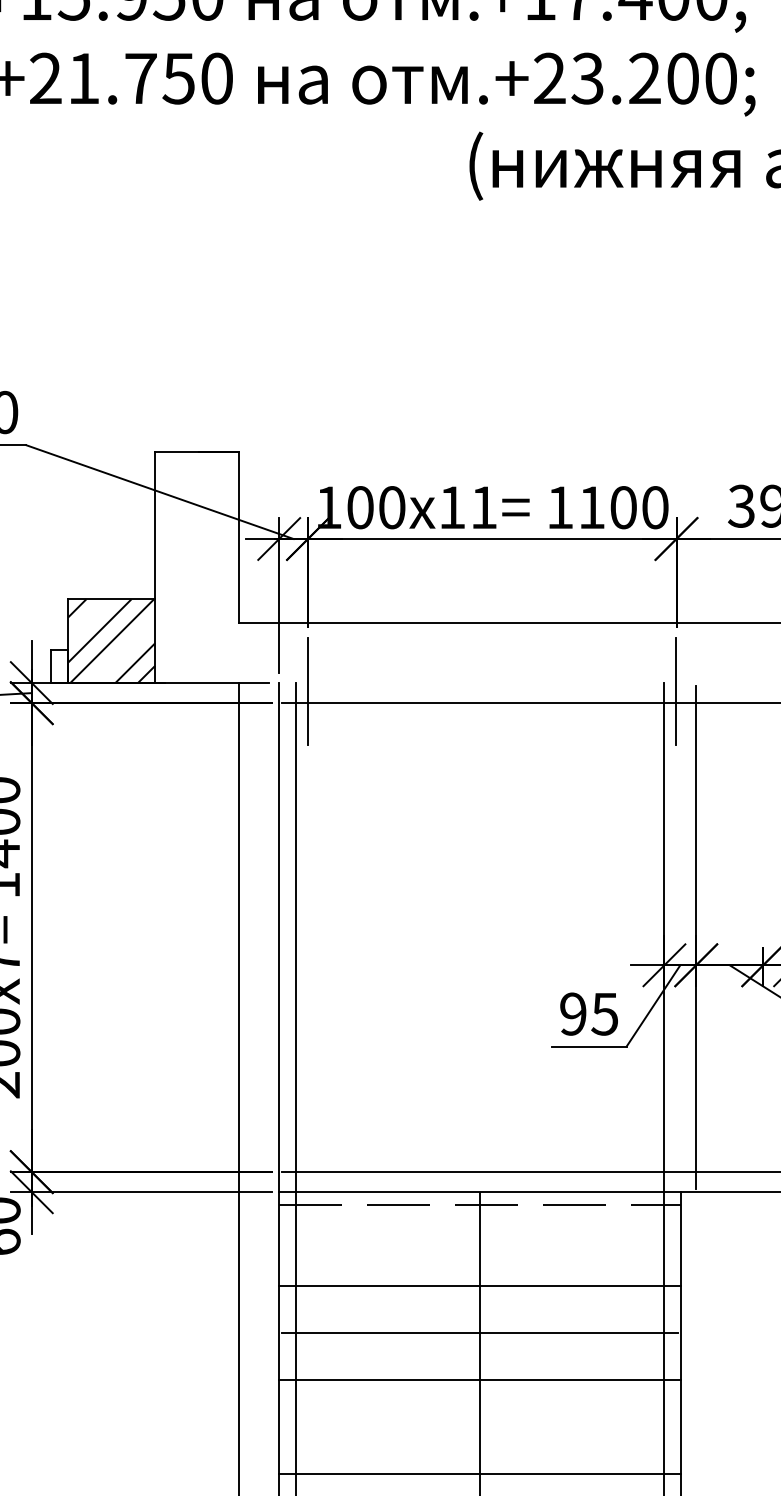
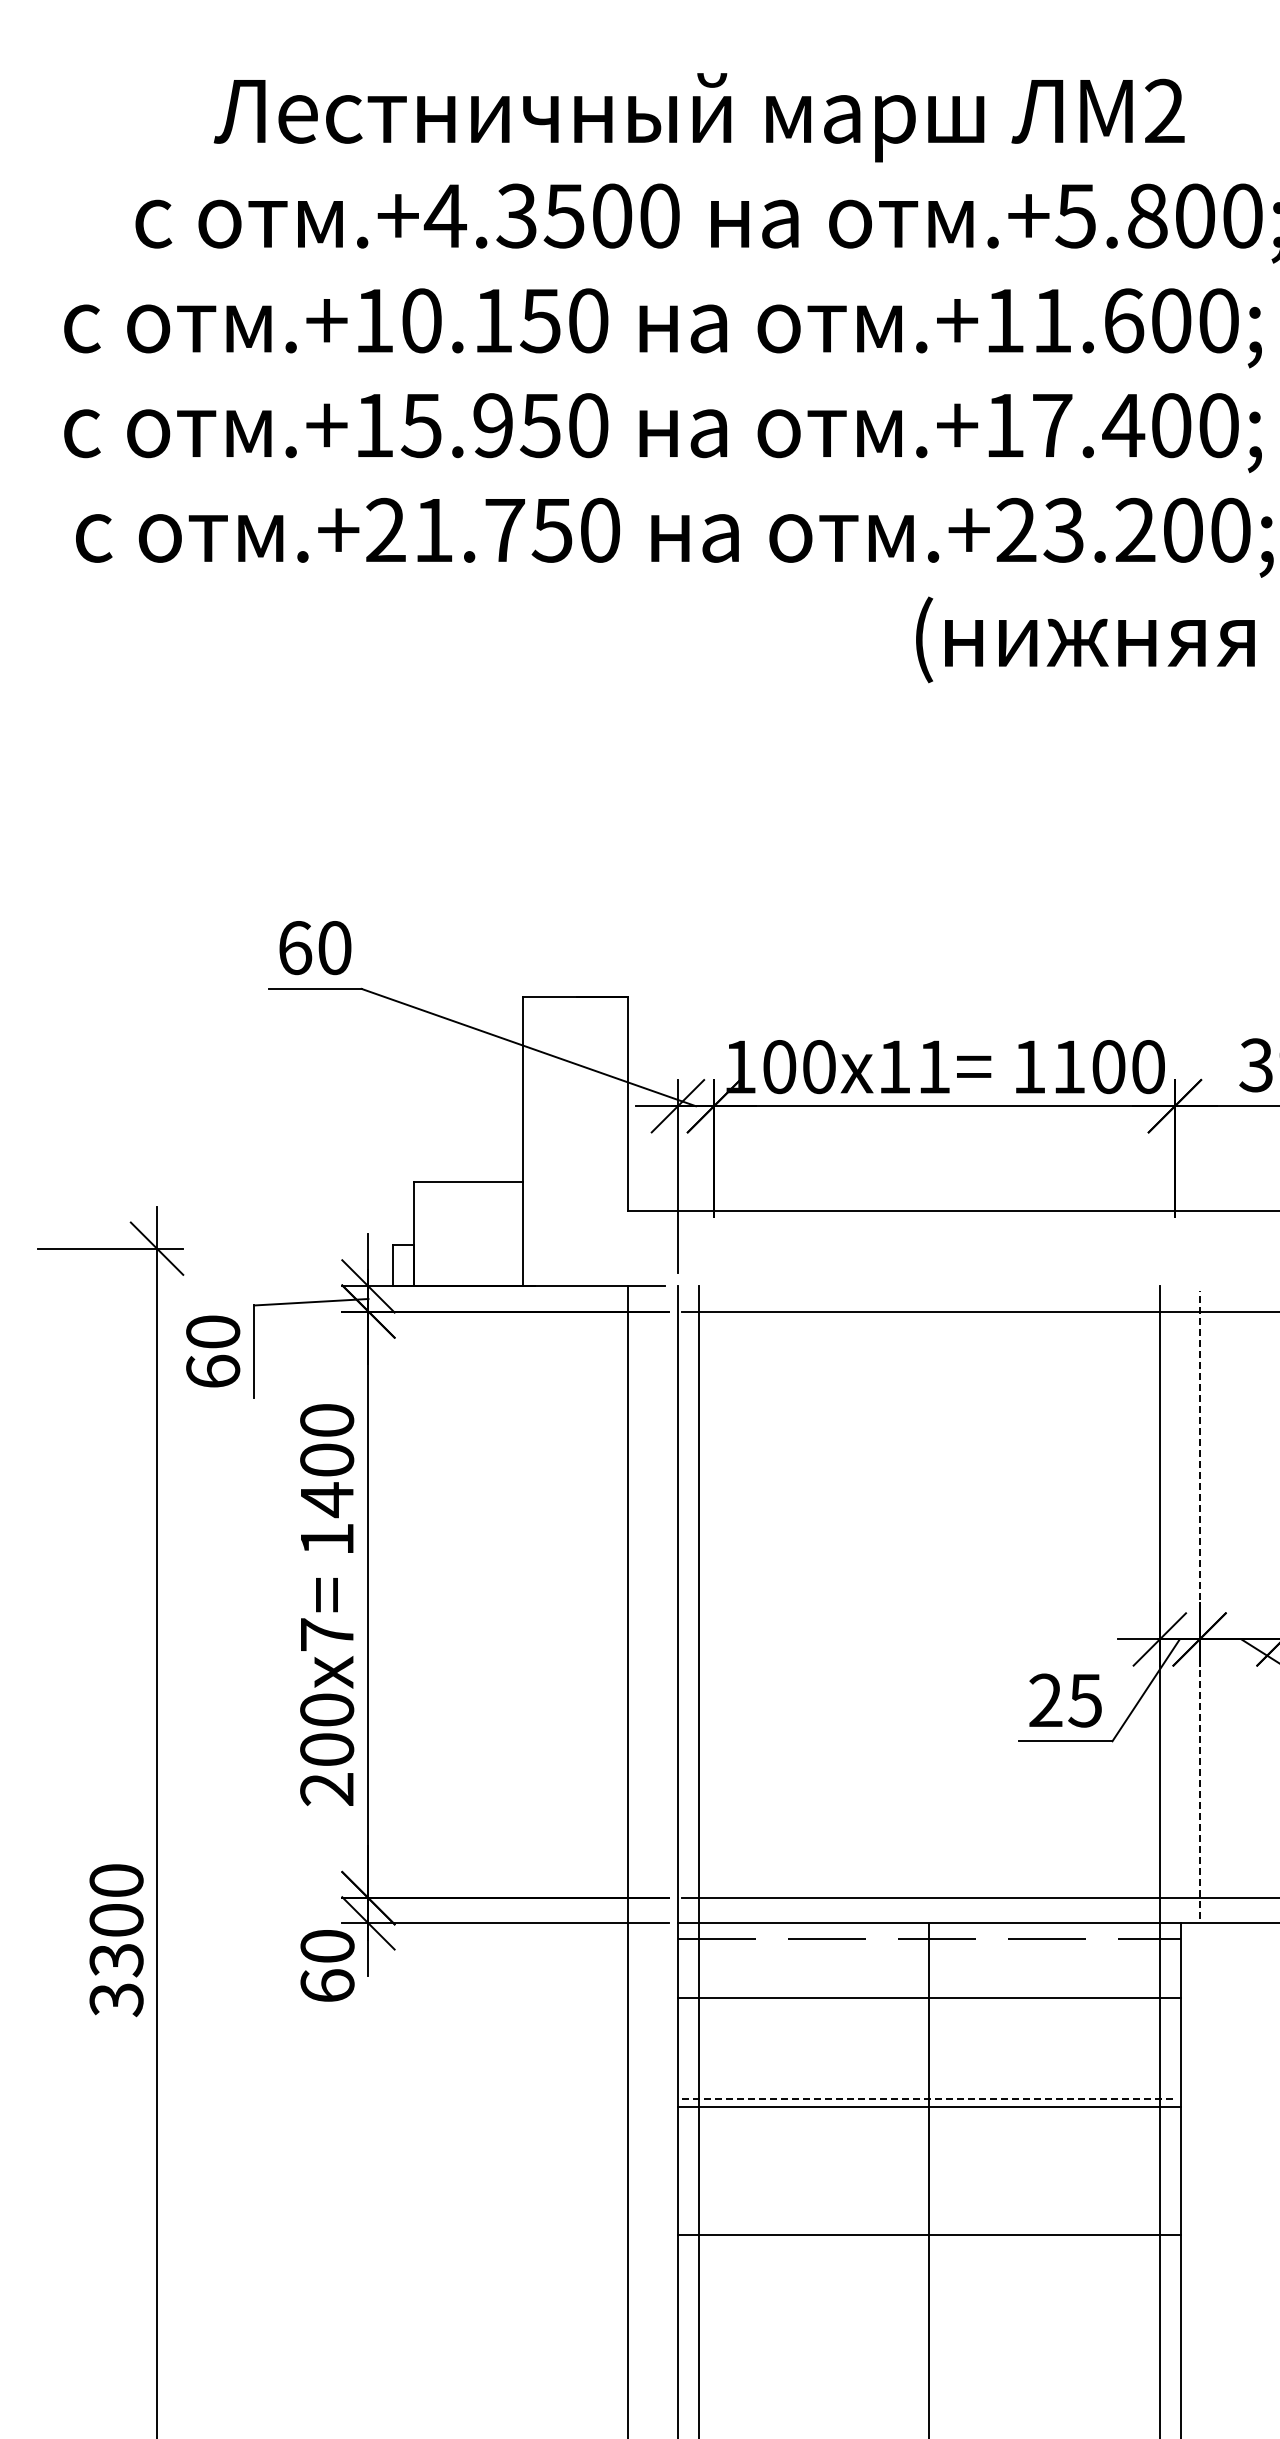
hatch: (110, 640) -> (467, 1233), removed
line: (307, 691) -> (713, 1296), removed
line: (676, 691) -> (1174, 1296), removed
line: (696, 937) -> (1199, 1604), solid -> dashed
text: (573, 1014) -> (1045, 1700), 95 -> 25
line: (479, 1285) -> (928, 1997), moved
line: (480, 1333) -> (929, 2099), solid -> dashed
line: (479, 1380) -> (928, 2107), moved
line: (479, 1473) -> (928, 2235), moved

